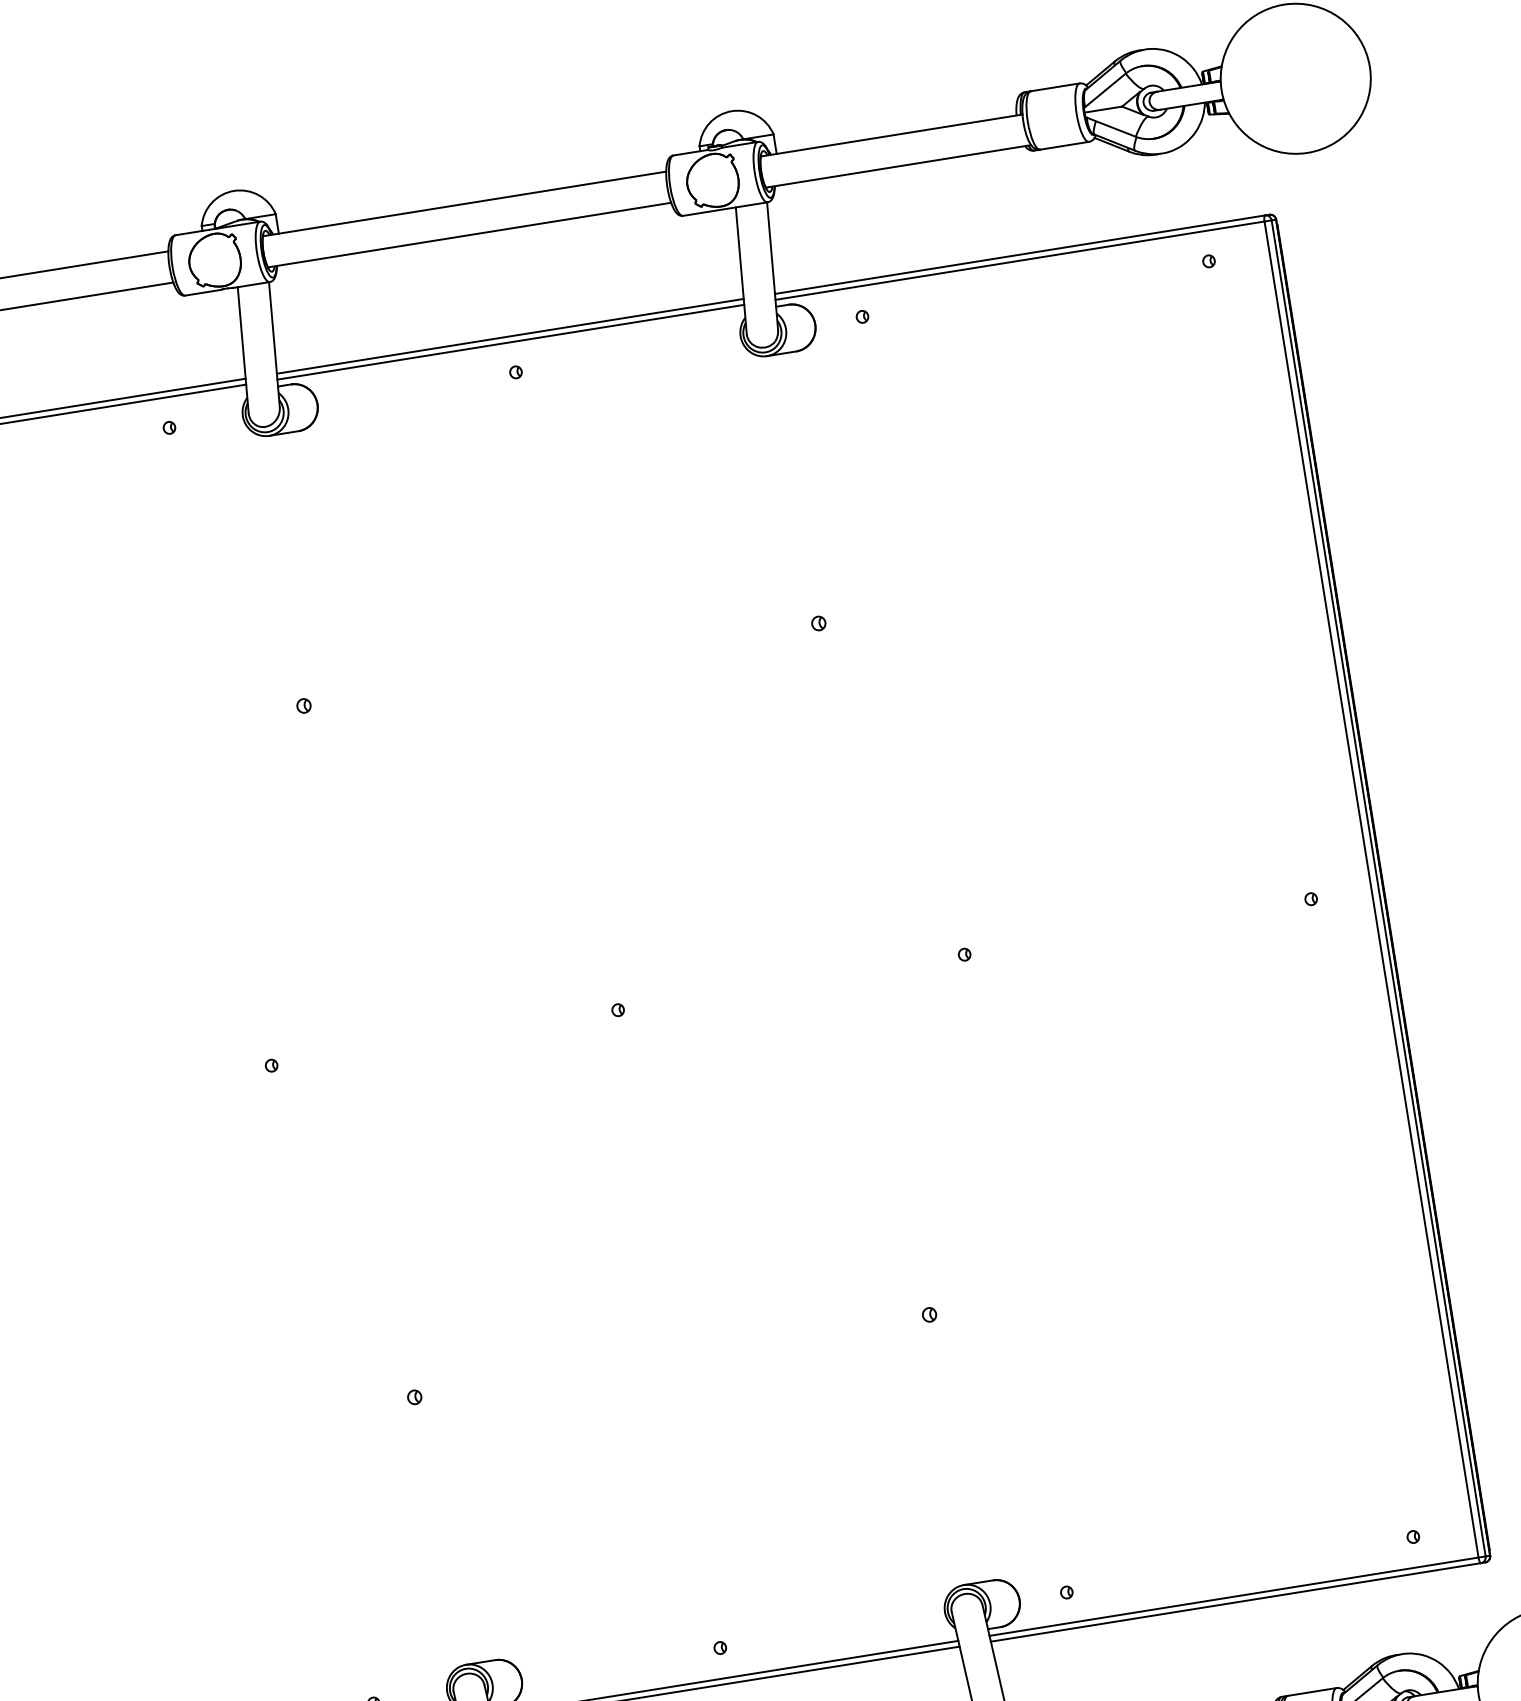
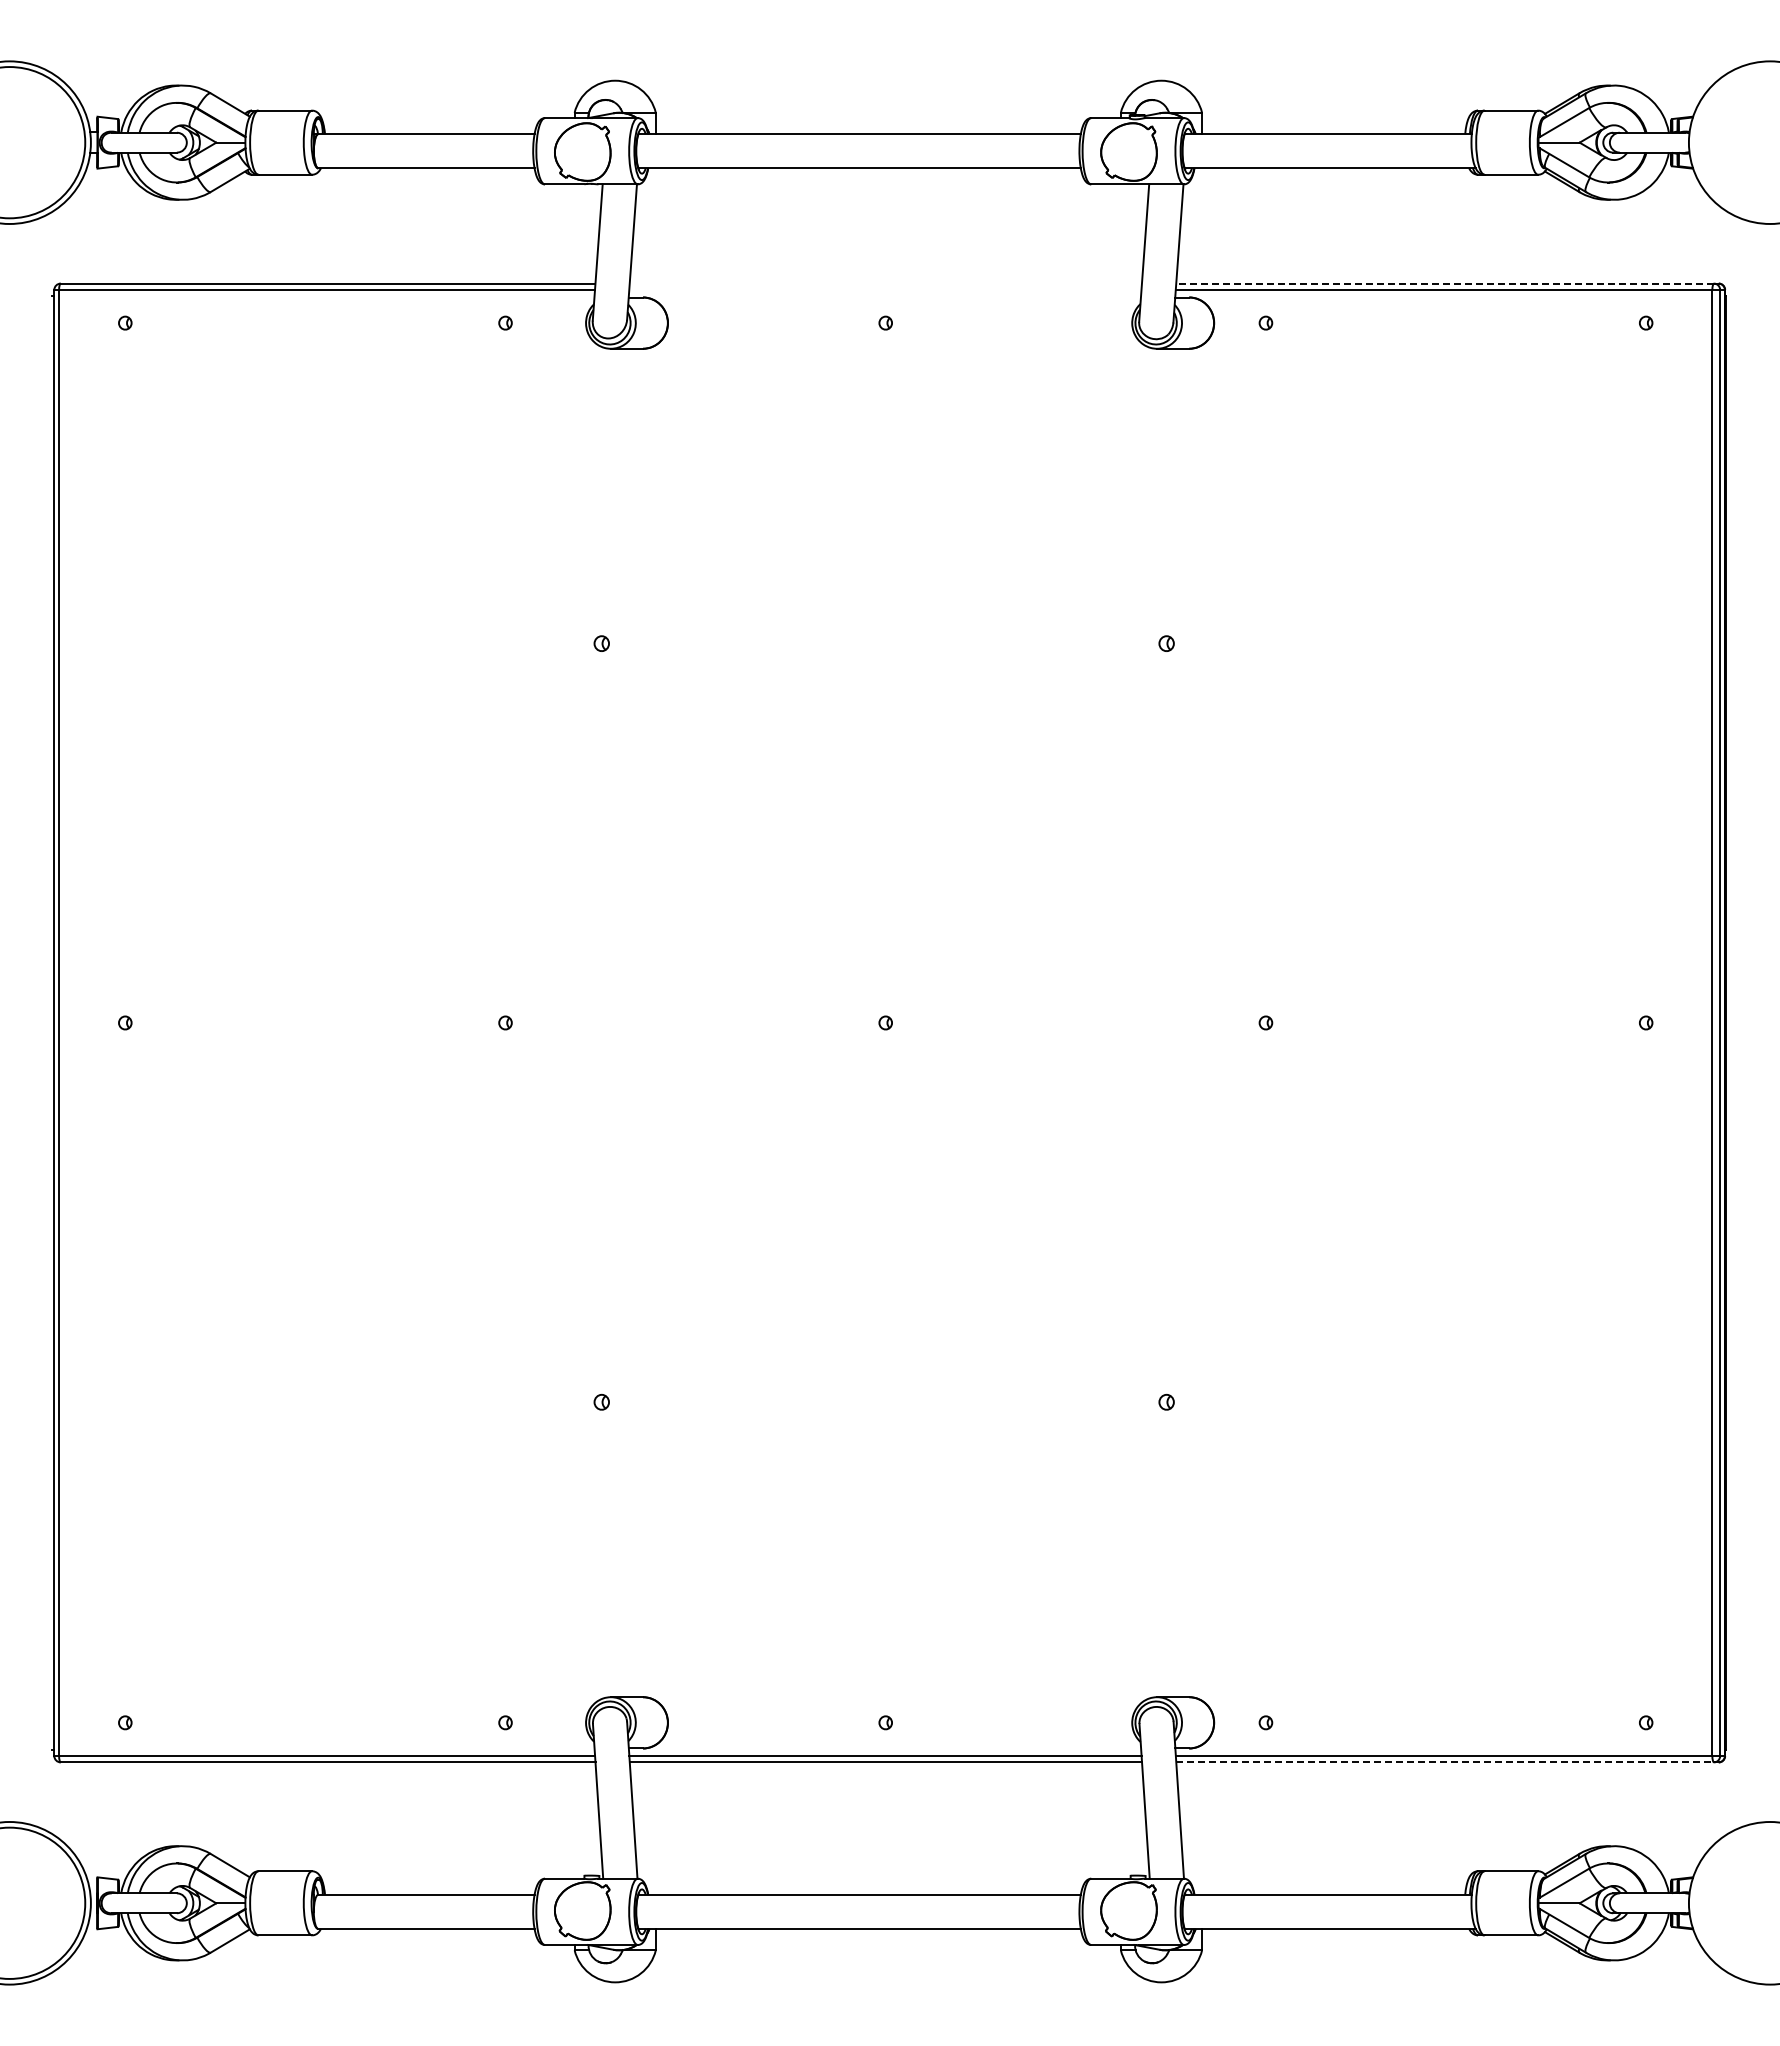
line: (1020, 254) -> (1445, 283), solid -> dashed
line: (509, 336) -> (885, 283), removed
line: (511, 342) -> (885, 290), removed
line: (1236, 1602) -> (1445, 1762), solid -> dashed

